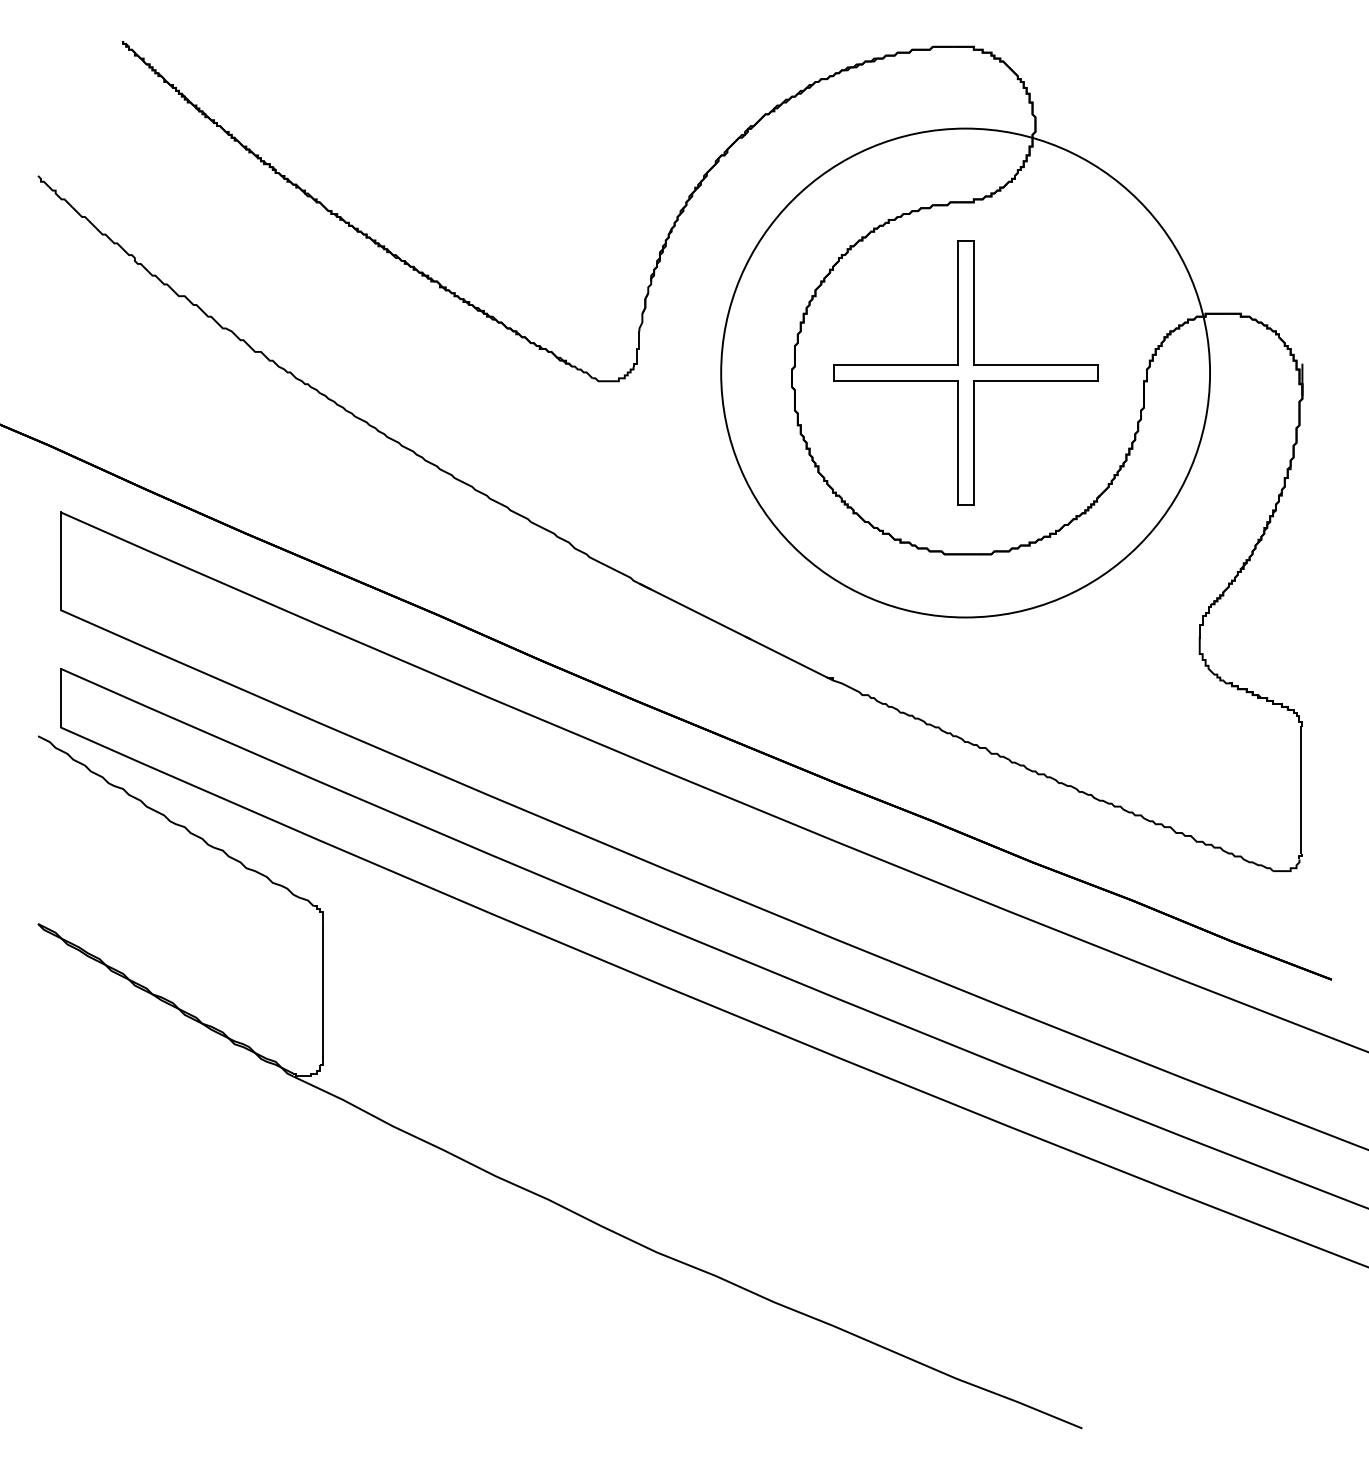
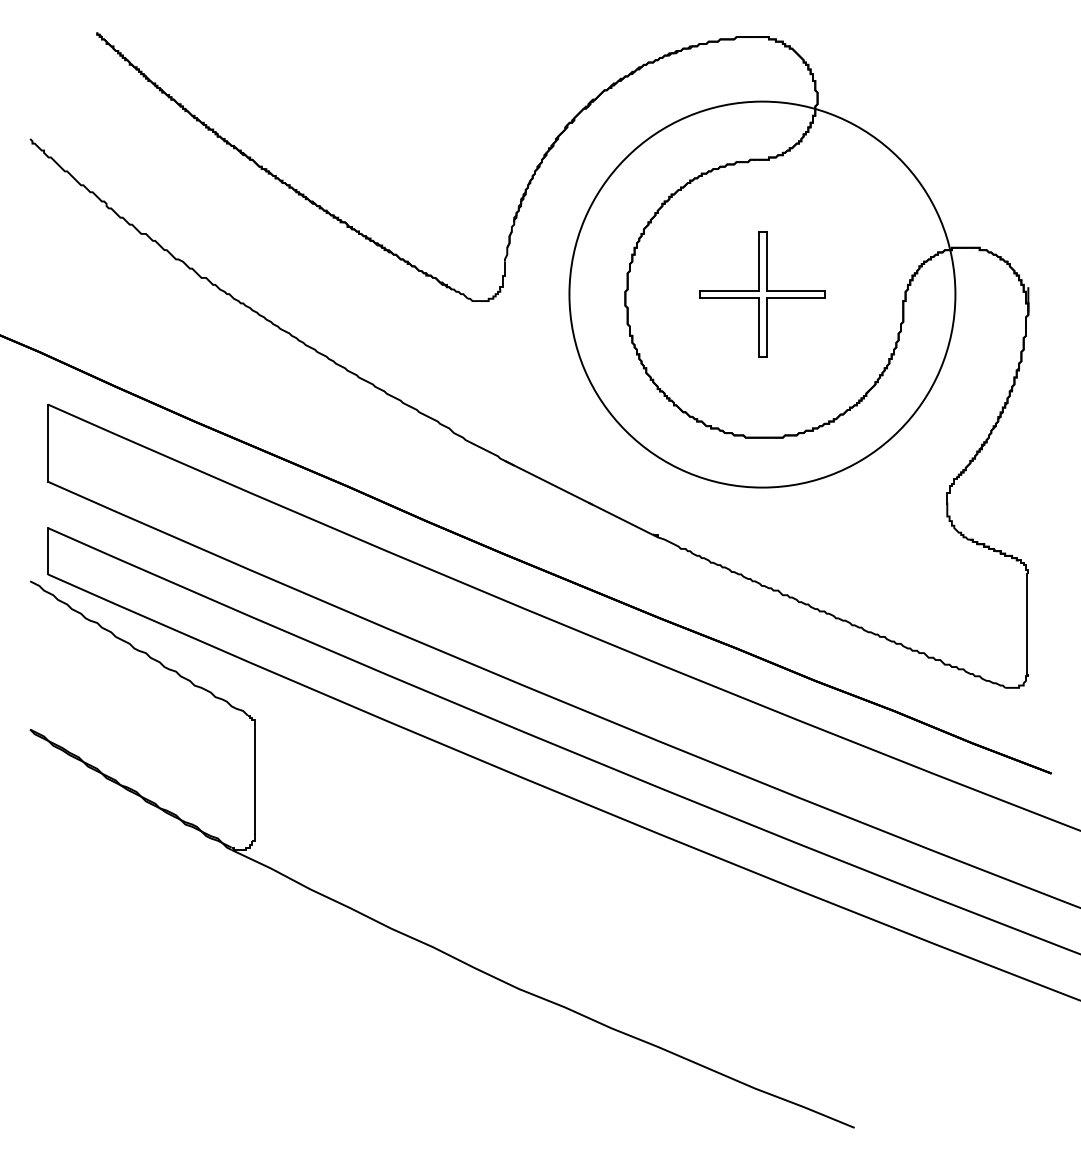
part: (965, 372) -> (762, 294), size x0.6

